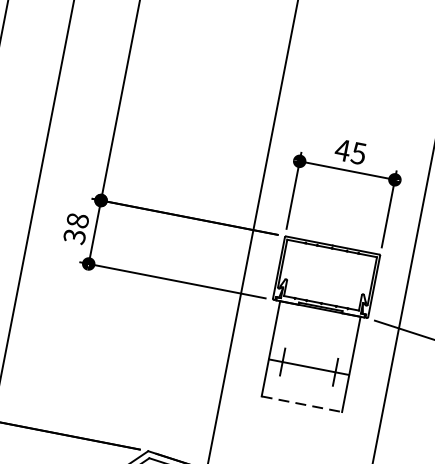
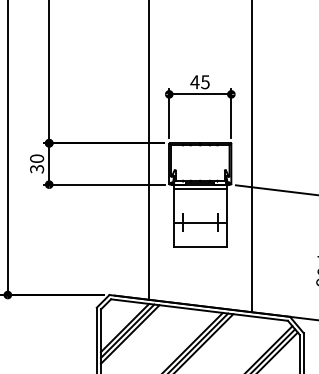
text: (77, 220) -> (36, 158), 38 -> 30
line: (319, 314) -> (200, 188), added
line: (302, 403) -> (200, 246), dashed -> solid

